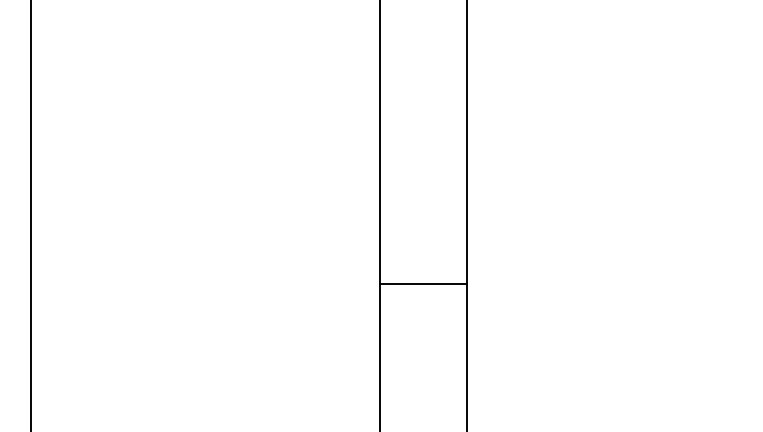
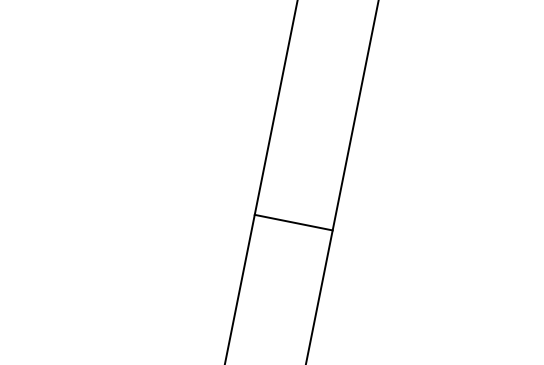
line: (422, 284) -> (293, 222), moved

